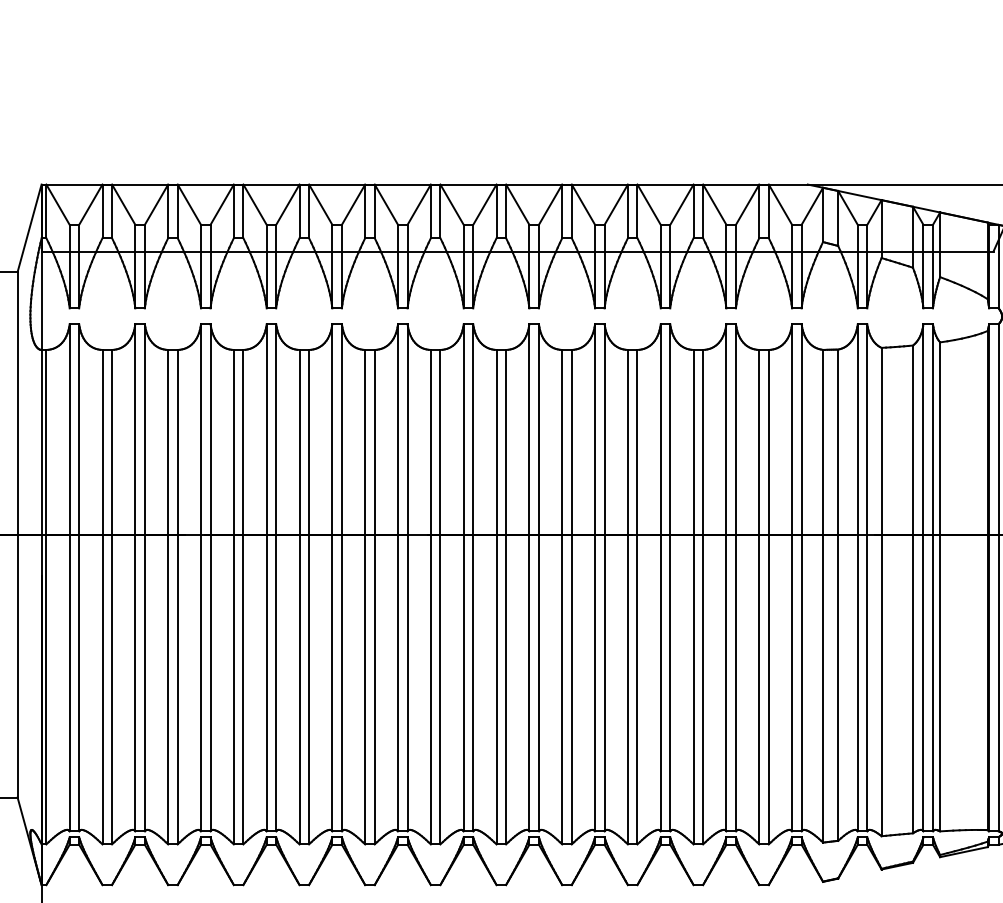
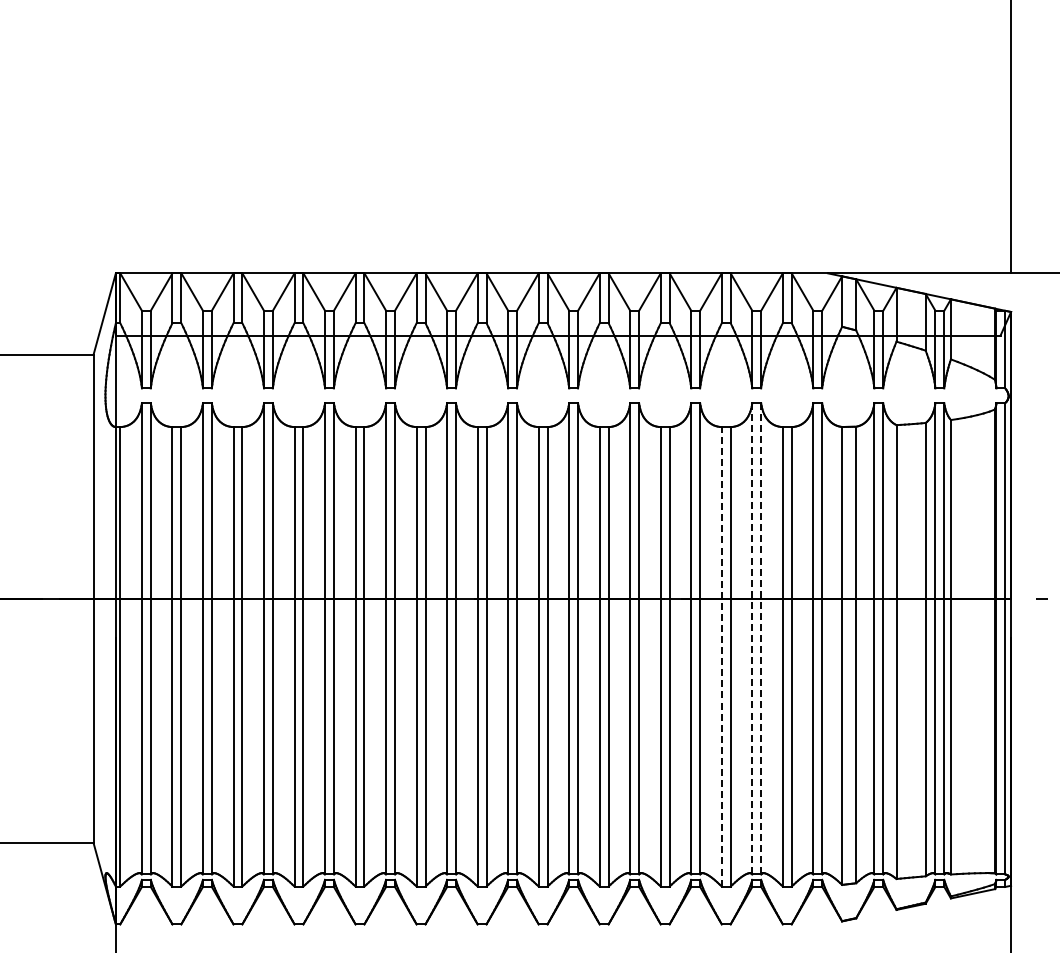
line: (726, 577) -> (752, 638), solid -> dashed
line: (736, 577) -> (761, 638), solid -> dashed
line: (693, 596) -> (721, 656), solid -> dashed

